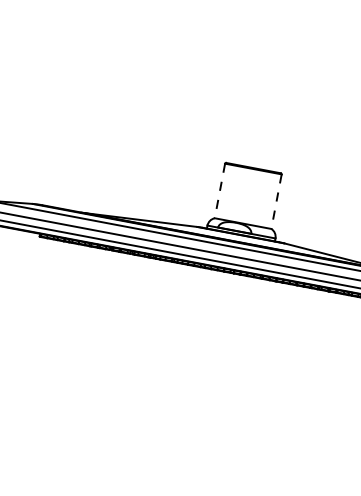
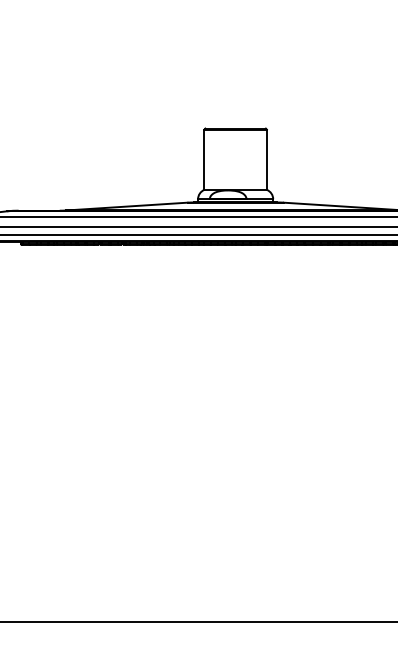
line: (219, 191) -> (204, 160), dashed -> solid
line: (276, 202) -> (266, 160), dashed -> solid

